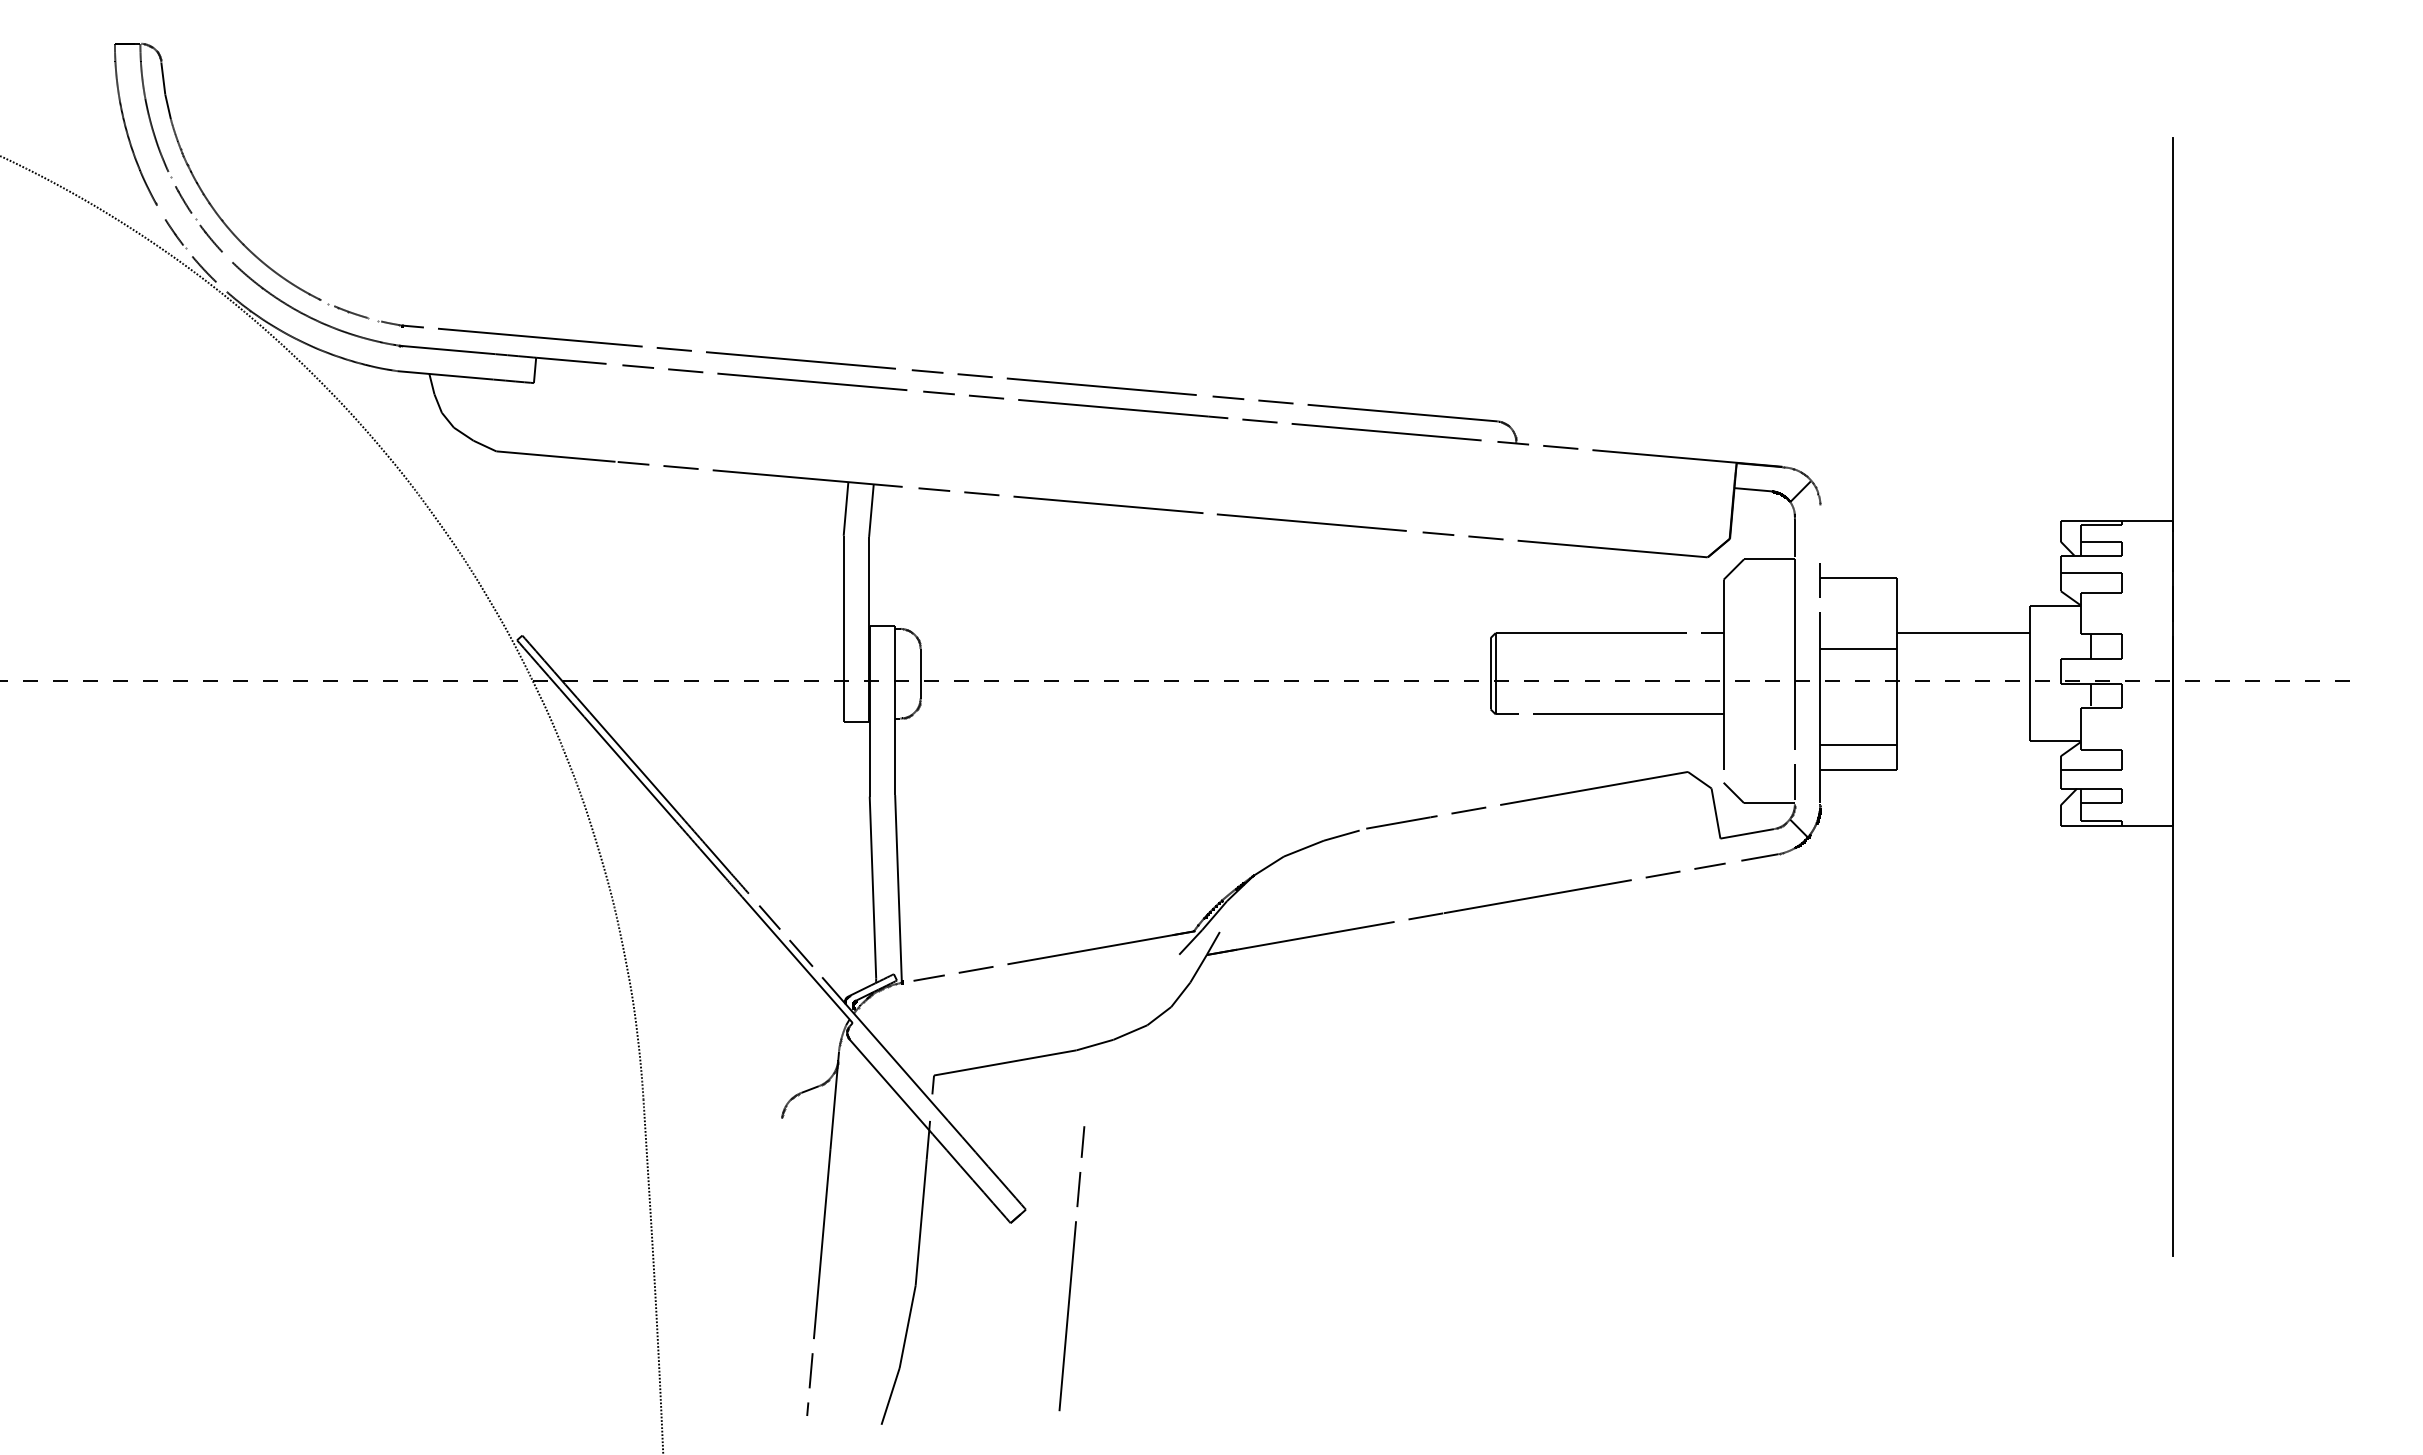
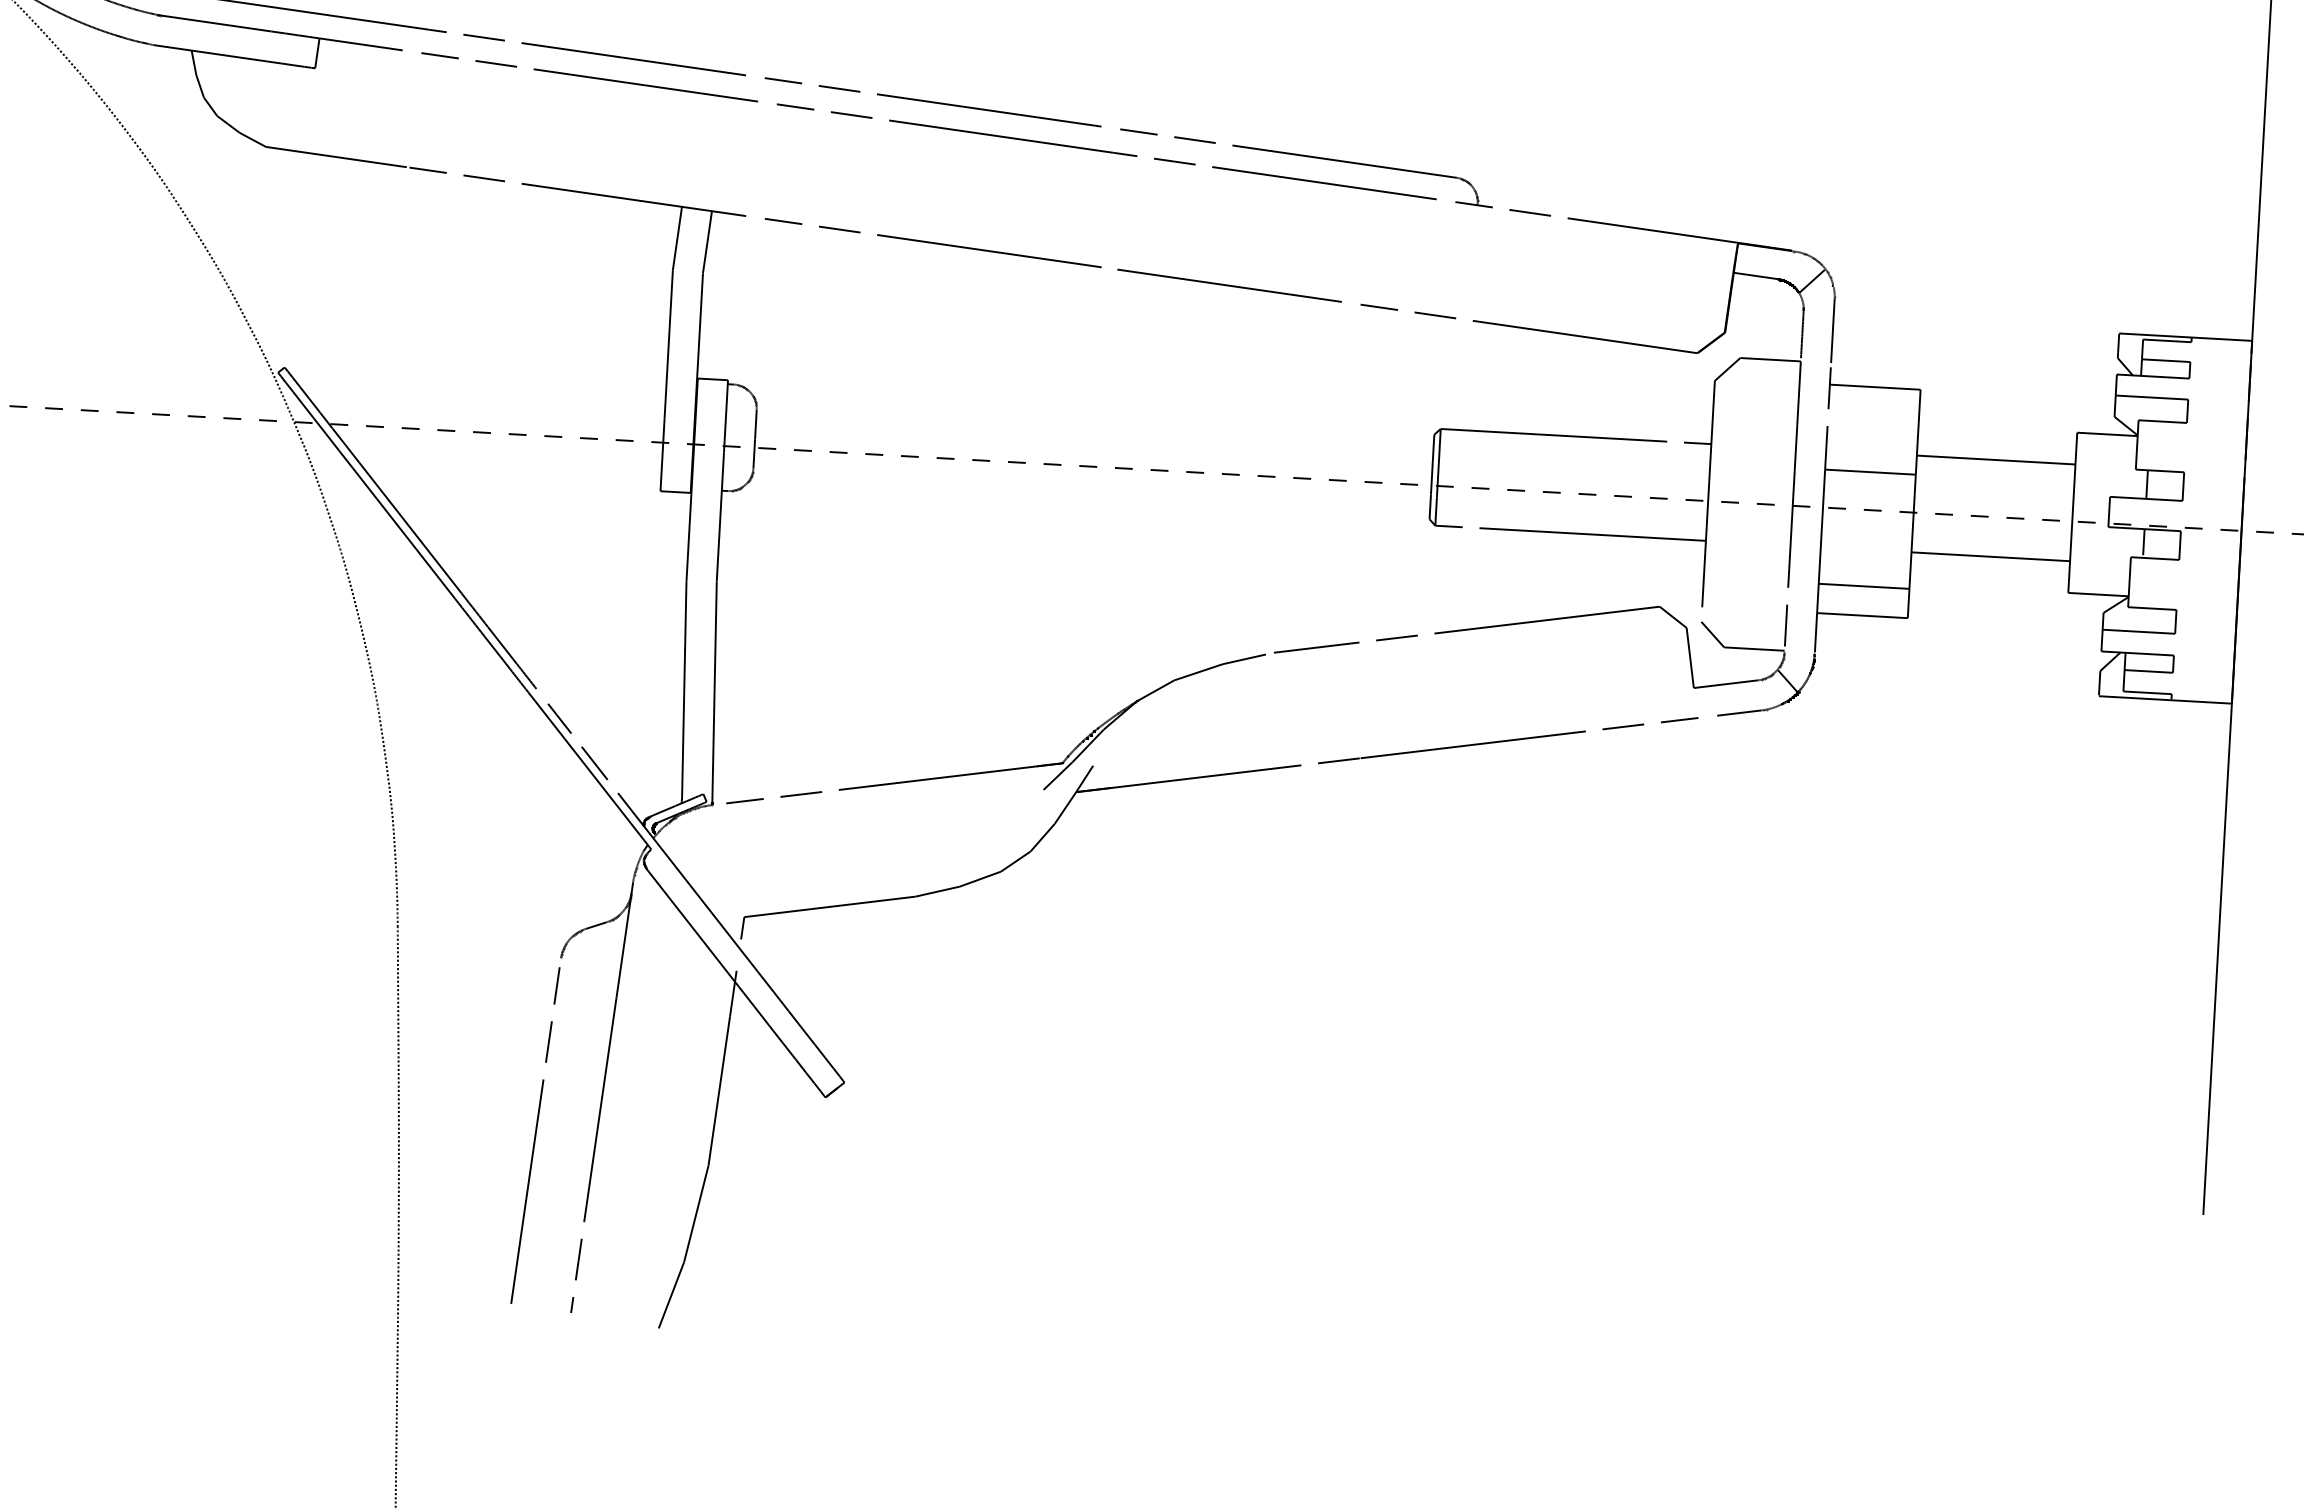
line: (1820, 532) -> (1832, 331), added
line: (1963, 714) -> (1990, 556), added
line: (1071, 1268) -> (534, 1135), moved

